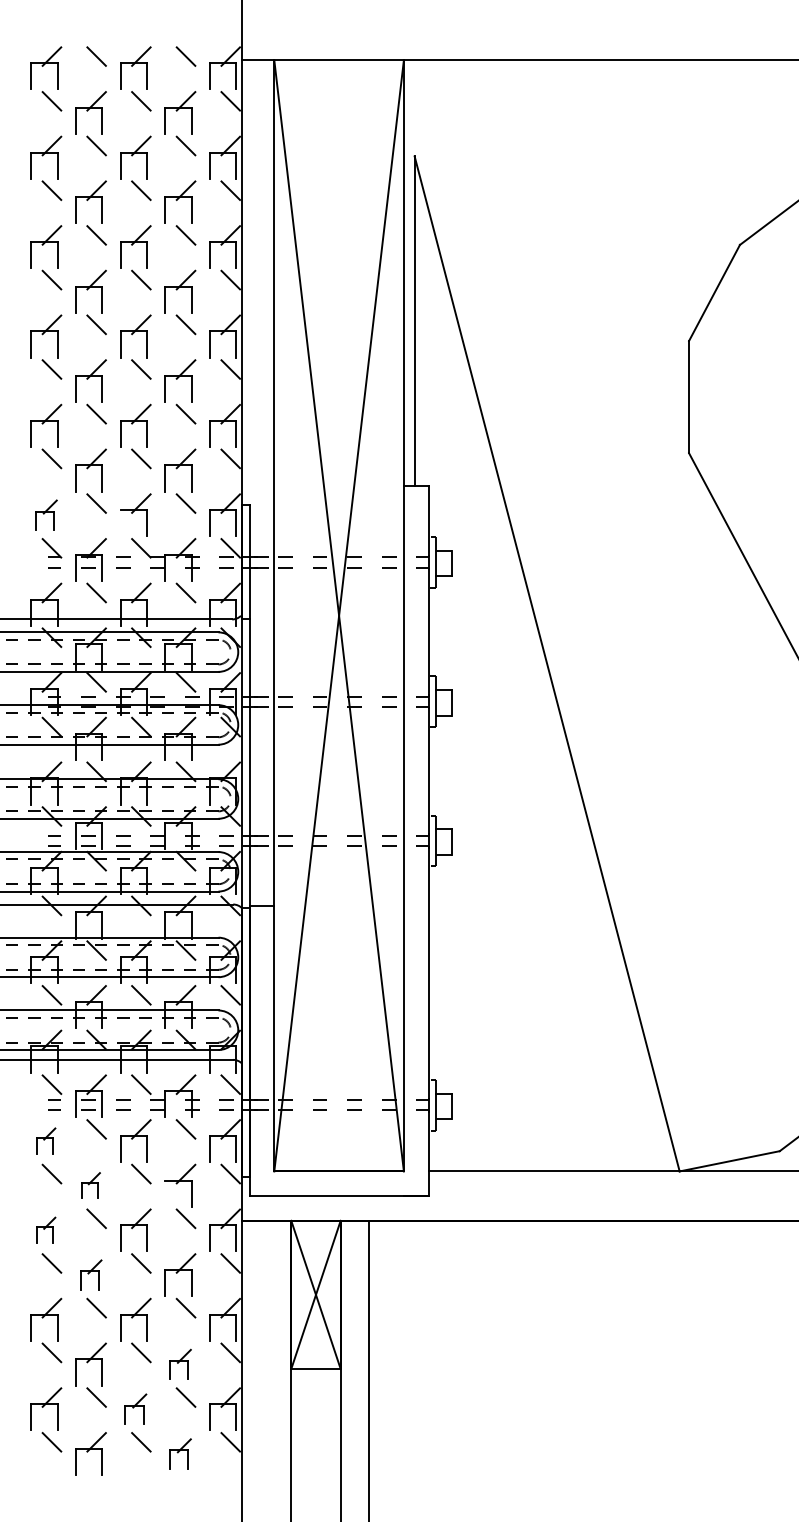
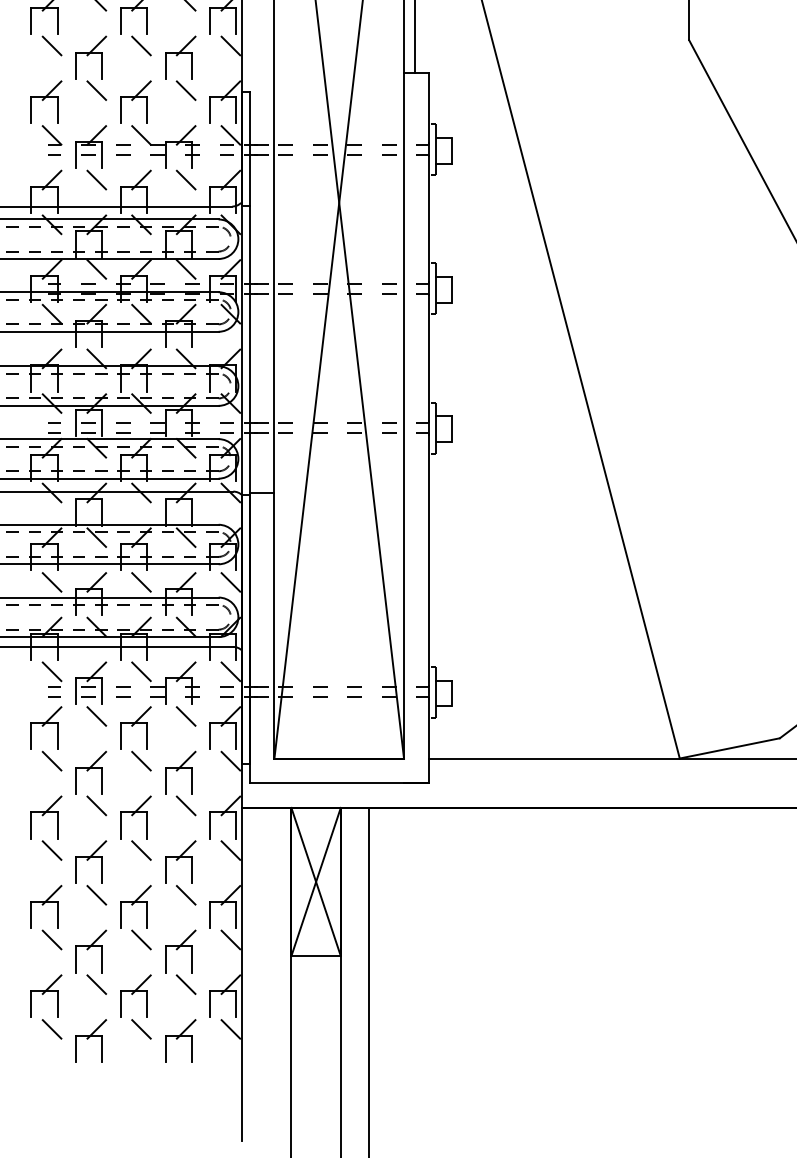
part: (46, 514) -> (46, 101), size x1.43
line: (120, 523) -> (120, 110), added
part: (46, 1140) -> (46, 727), size x1.67
part: (90, 1185) -> (90, 772), size x1.67
line: (165, 1193) -> (165, 780), added
part: (46, 1229) -> (46, 816), size x1.67
part: (90, 1274) -> (90, 861), size x1.43
part: (180, 1364) -> (180, 951), size x1.43
part: (135, 1408) -> (135, 995), size x1.43
part: (180, 1453) -> (180, 1040), size x1.43

